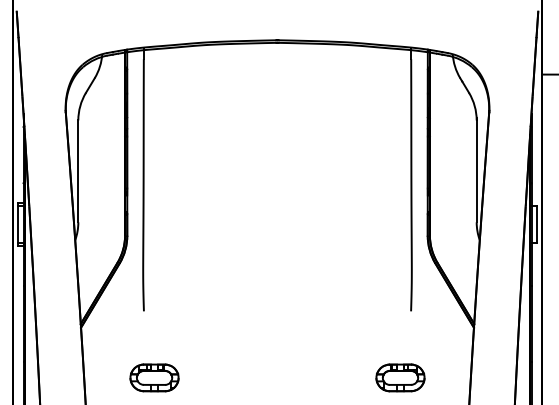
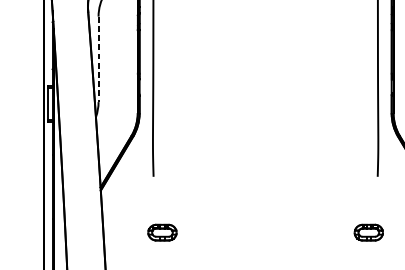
line: (78, 171) -> (98, 59), solid -> dashed
part: (154, 377) -> (162, 232), size x0.7
part: (400, 377) -> (368, 232), size x0.7

